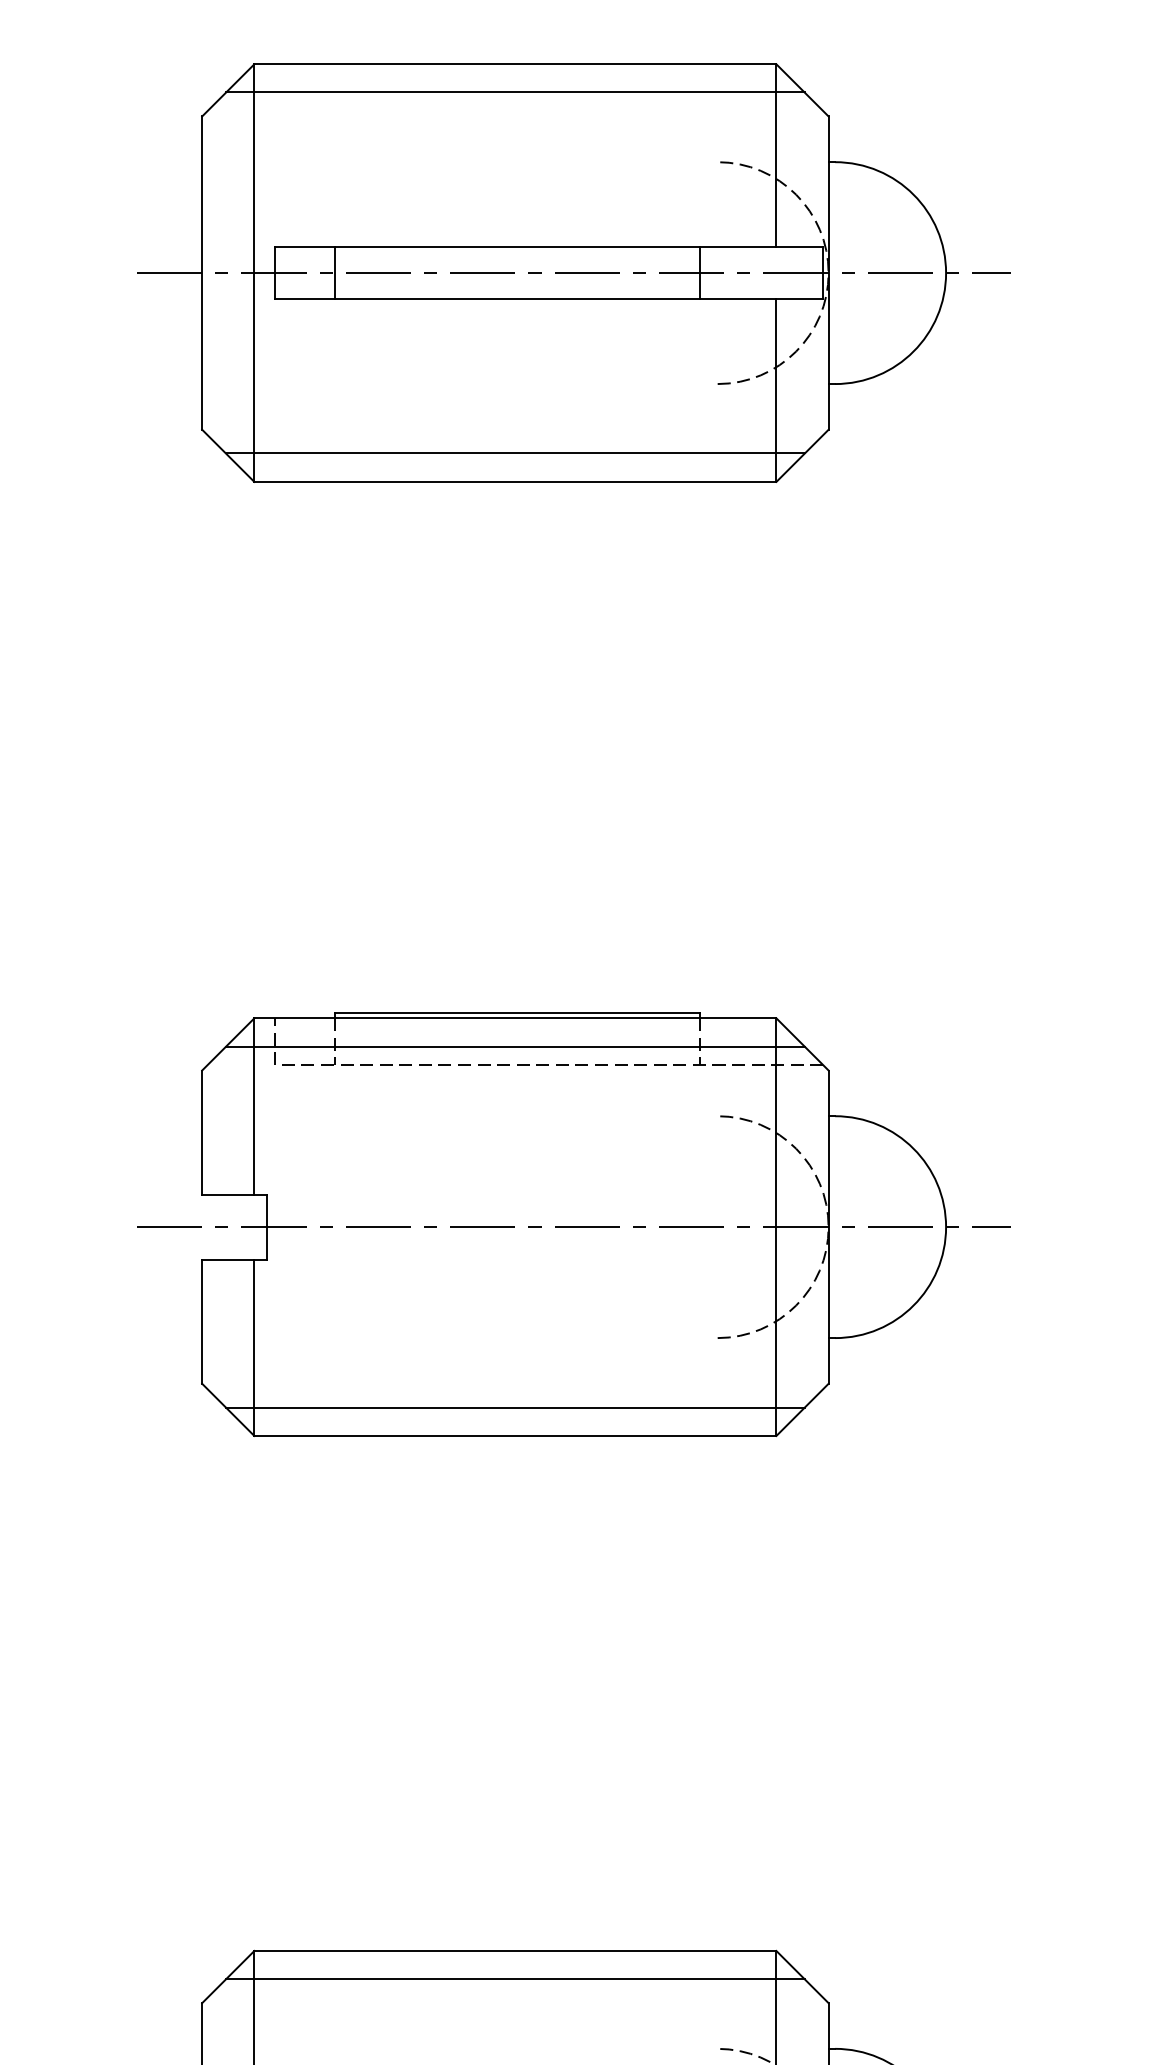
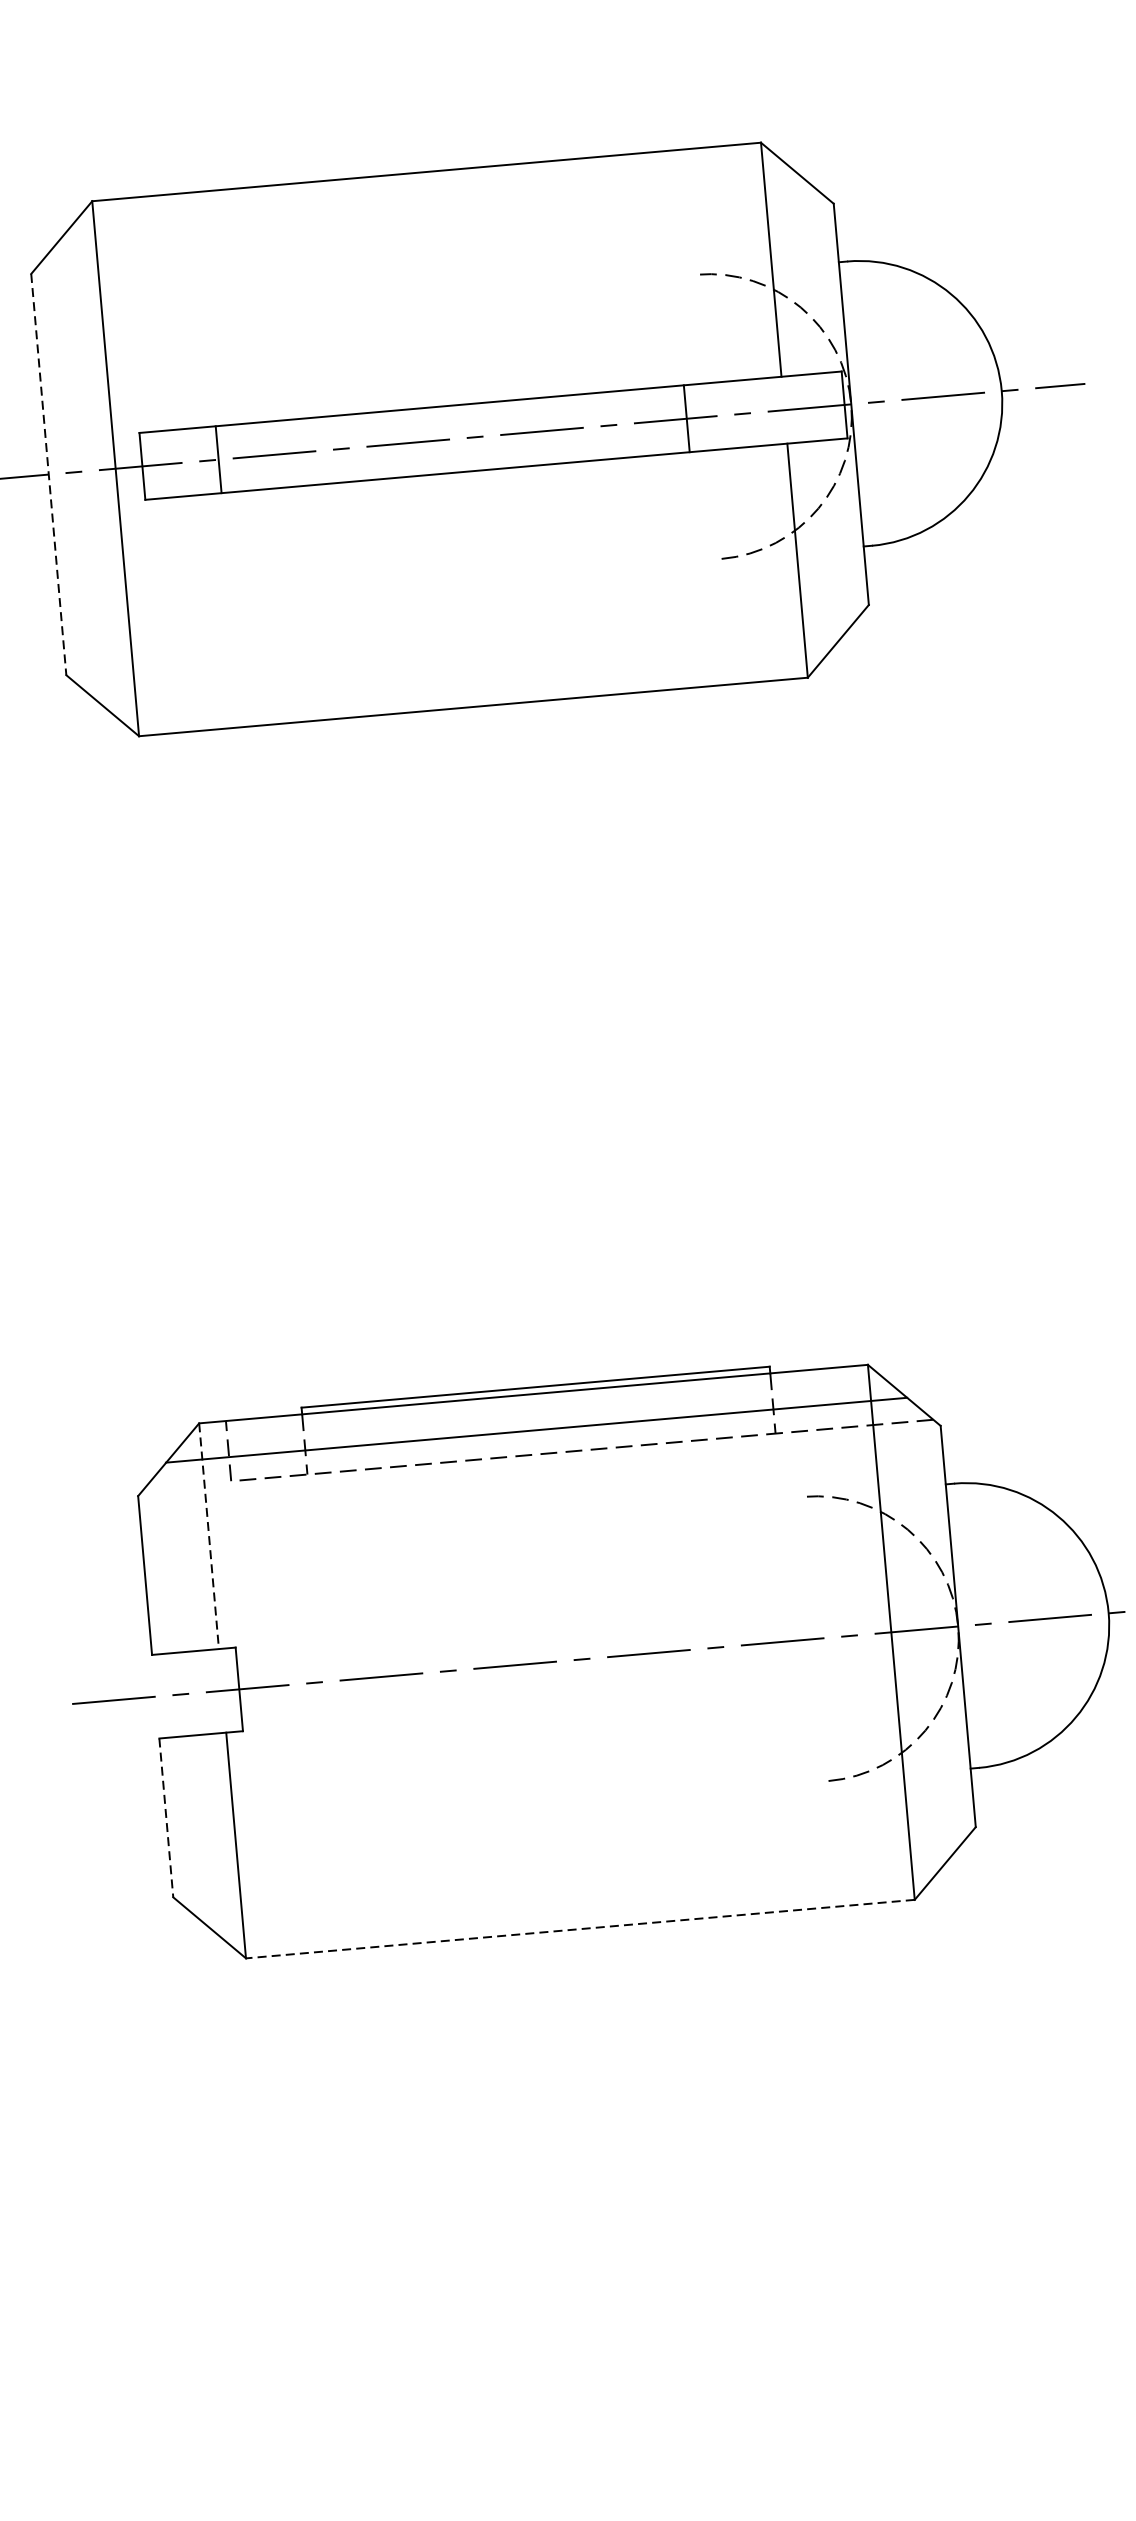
line: (514, 92) -> (428, 208), removed
line: (202, 273) -> (49, 475), solid -> dashed
line: (514, 453) -> (469, 670), removed
line: (254, 1106) -> (209, 1536), solid -> dashed
line: (202, 1321) -> (166, 1817), solid -> dashed
line: (514, 1407) -> (576, 1892), removed
line: (514, 1435) -> (579, 1928), solid -> dashed

